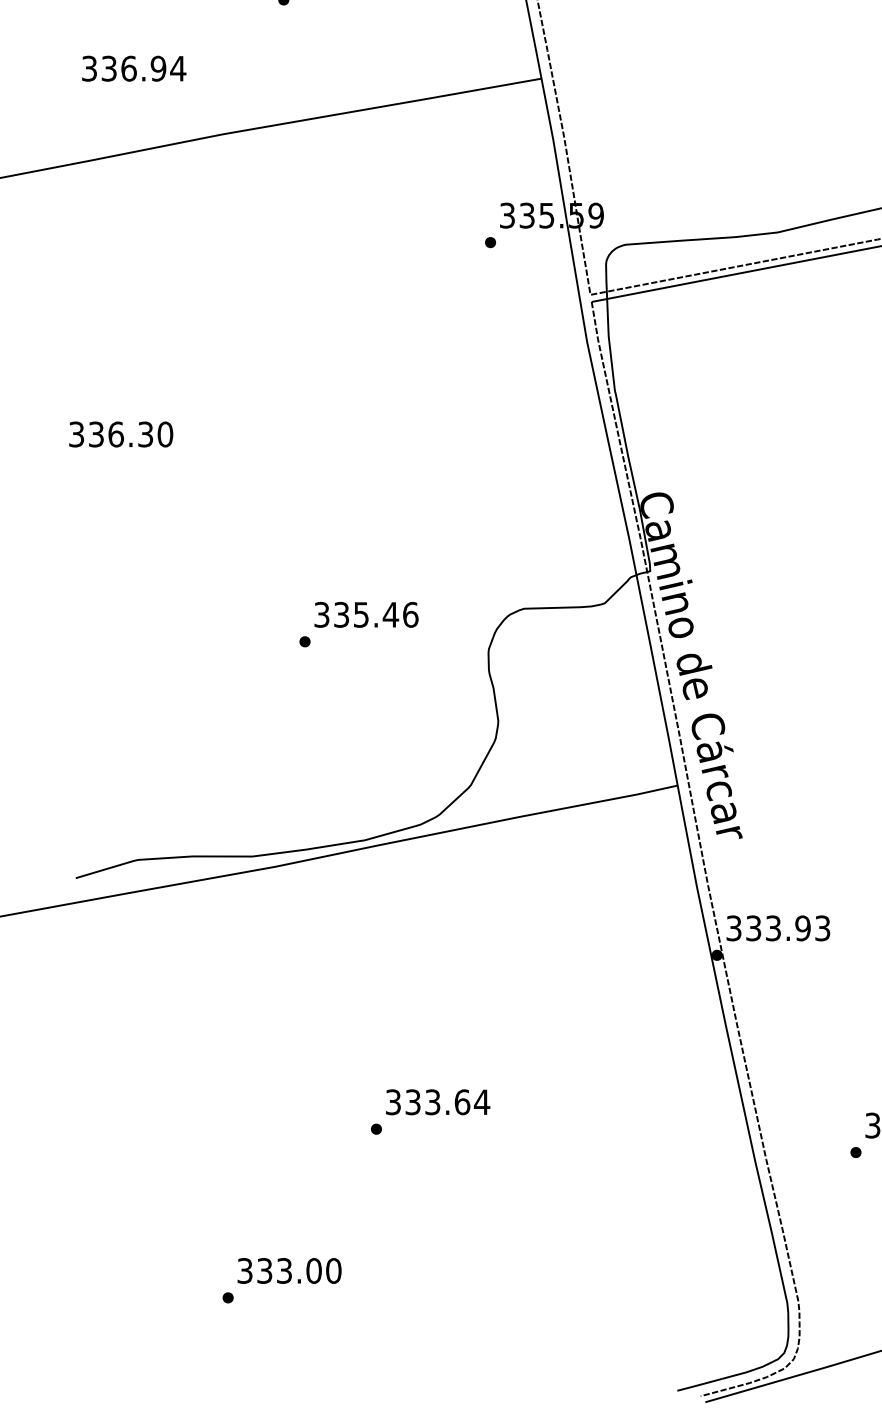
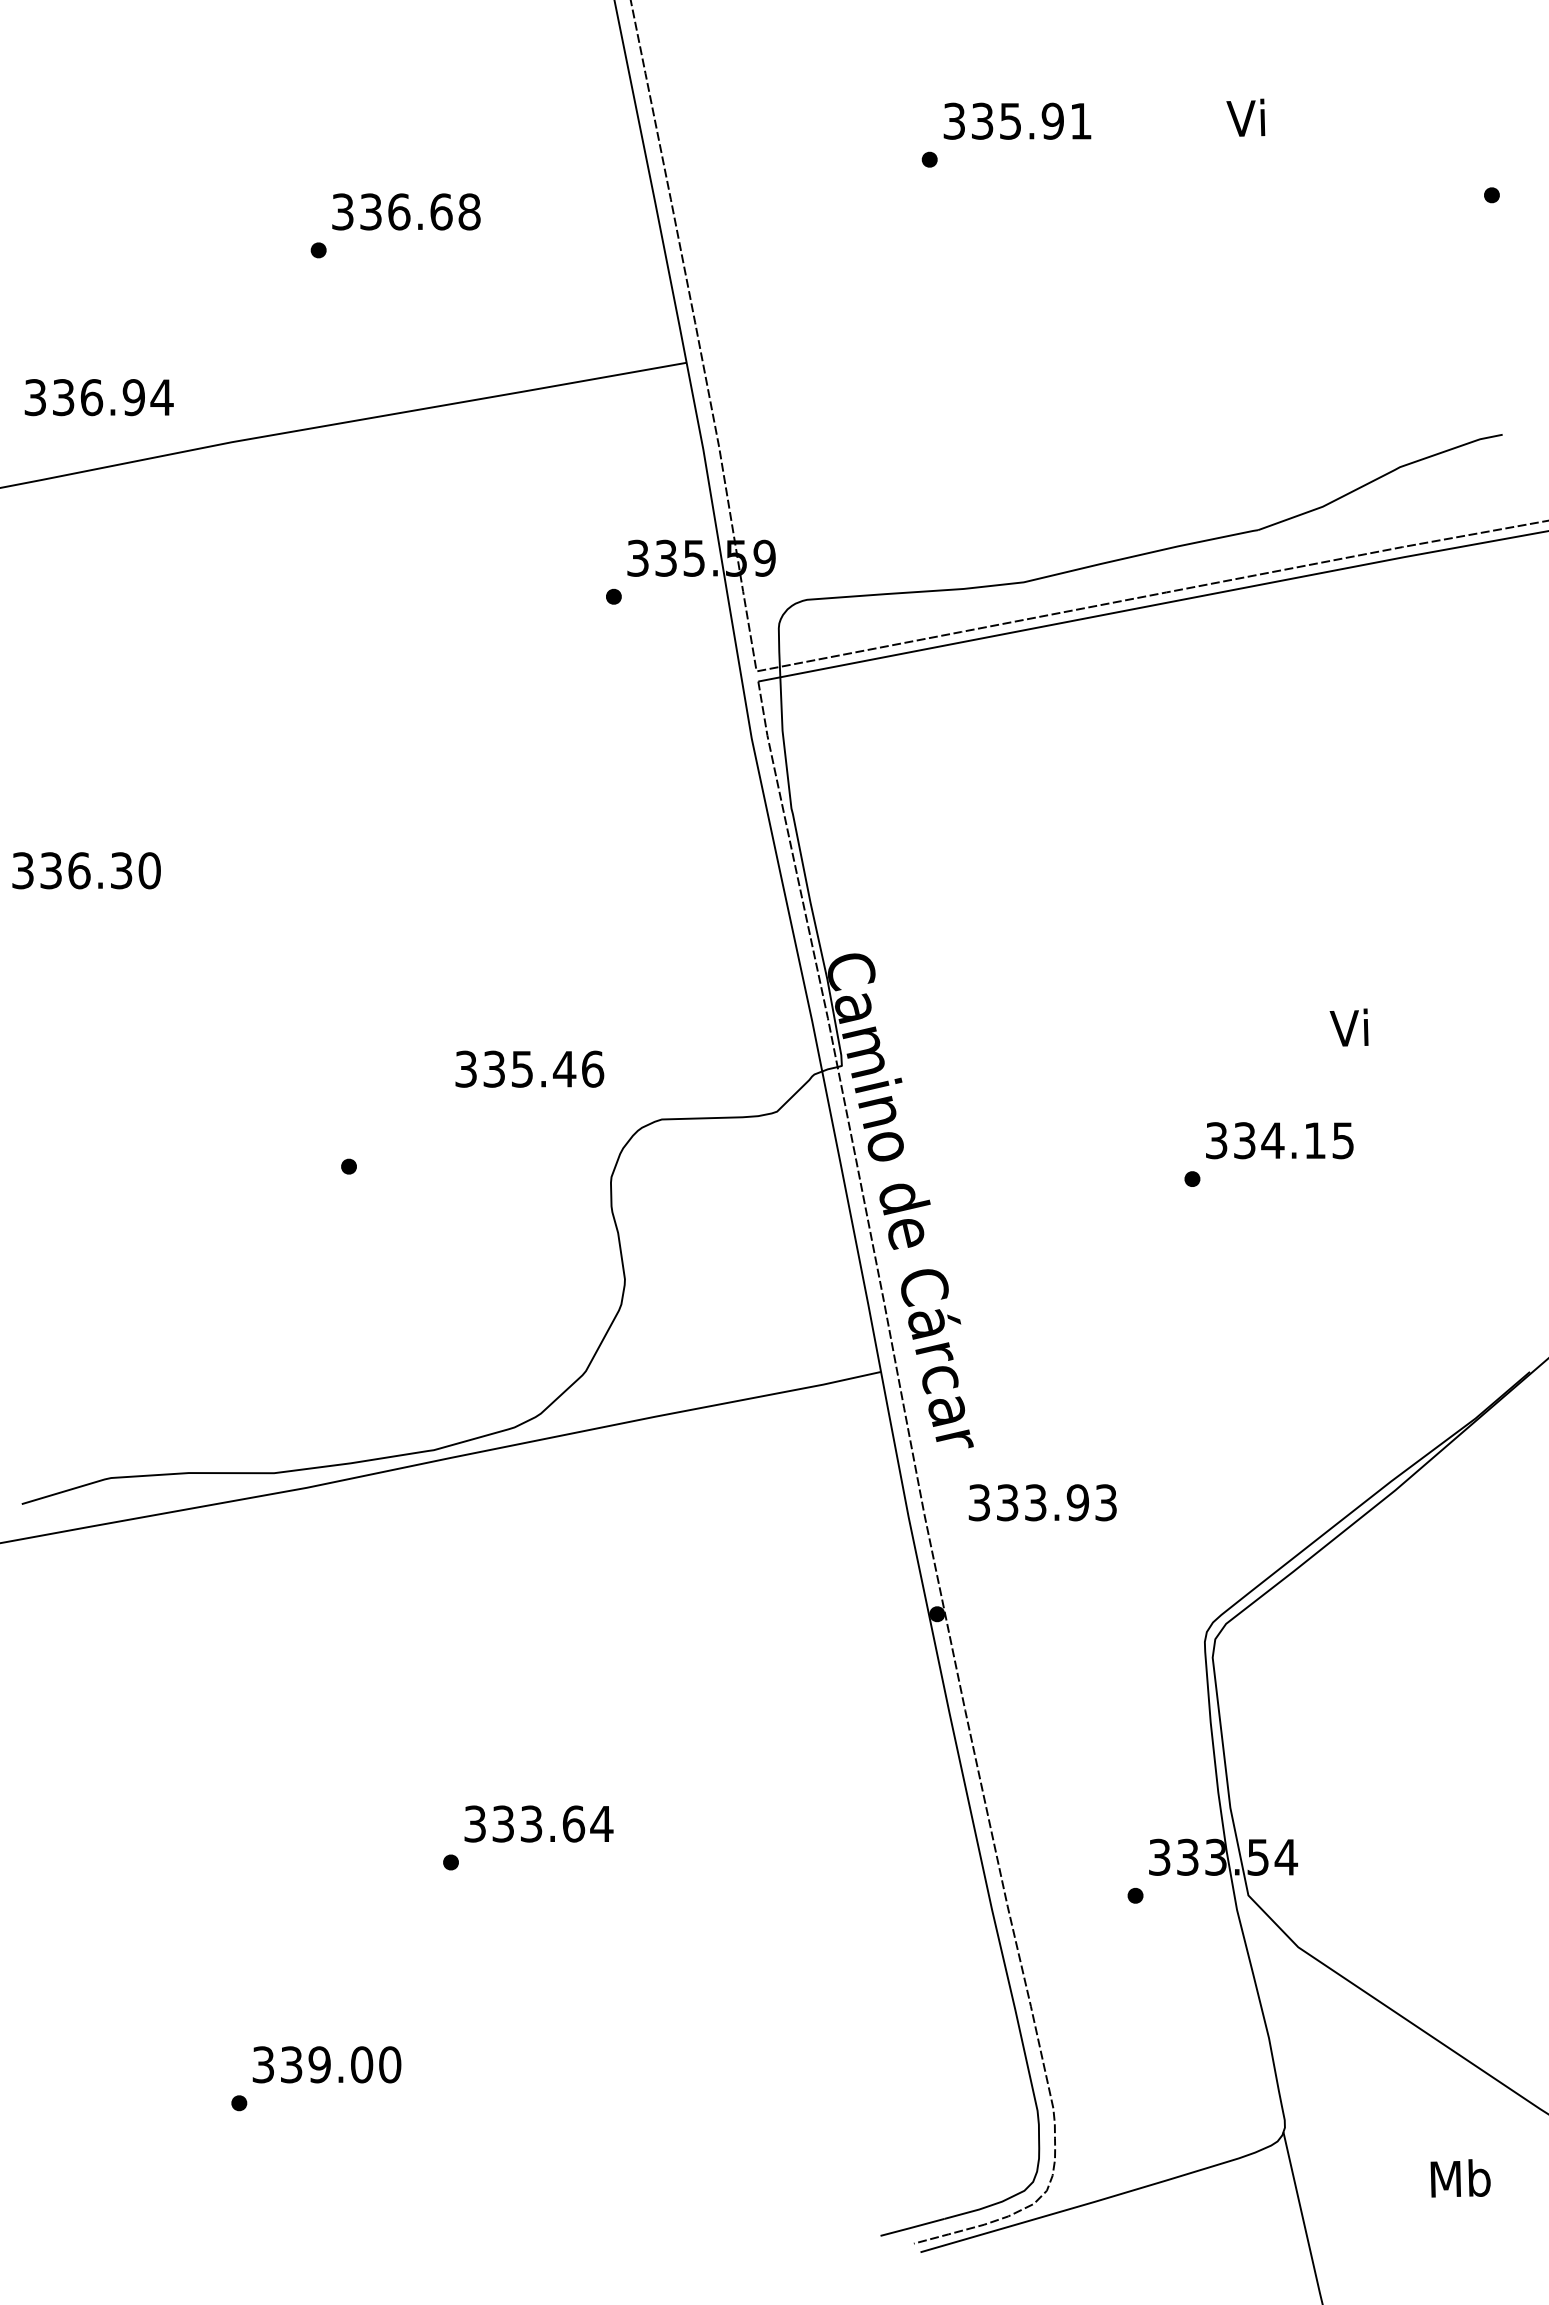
text: (133, 68) -> (98, 397), moved
text: (366, 614) -> (529, 1068), moved
text: (778, 928) -> (1042, 1502), moved
text: (284, 1270) -> (319, 2064), 333.00 -> 339.00

